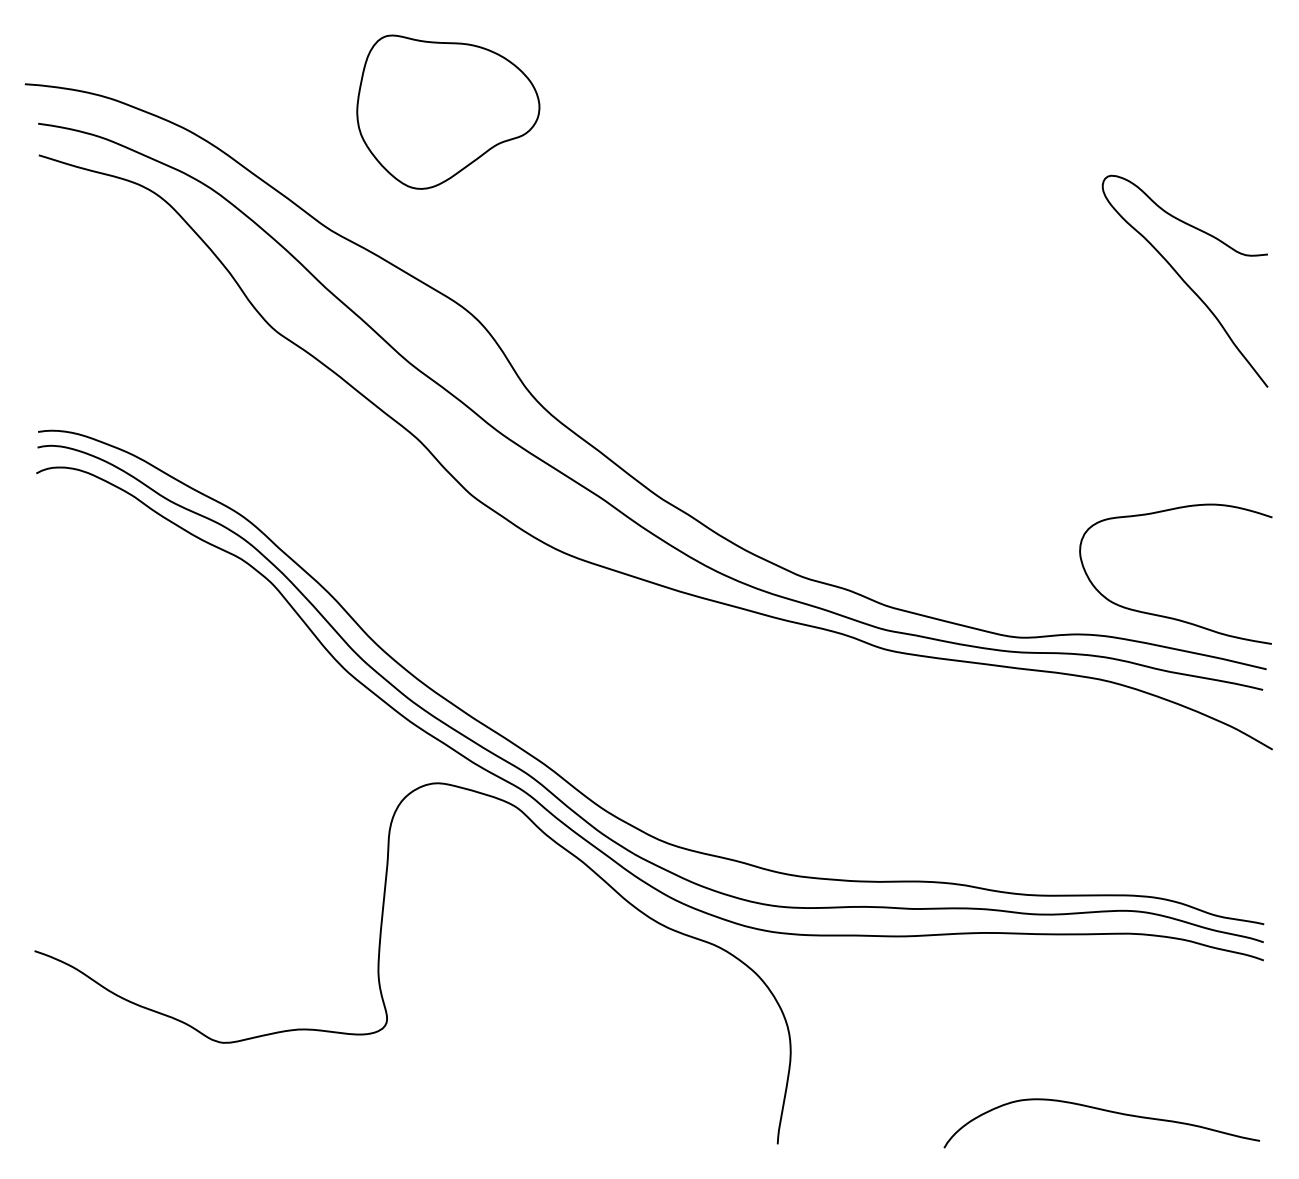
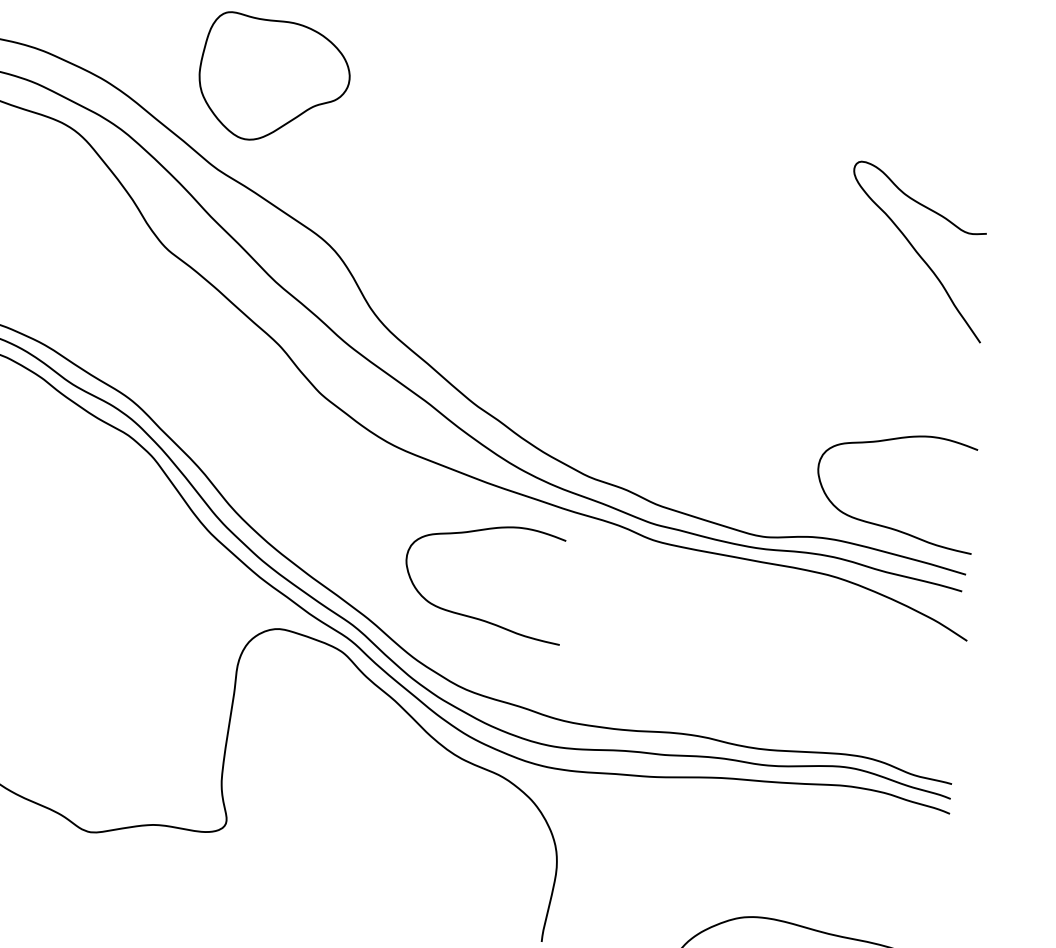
part: (448, 111) -> (274, 77), moved
curve: (671, 754) -> (472, 616), added

